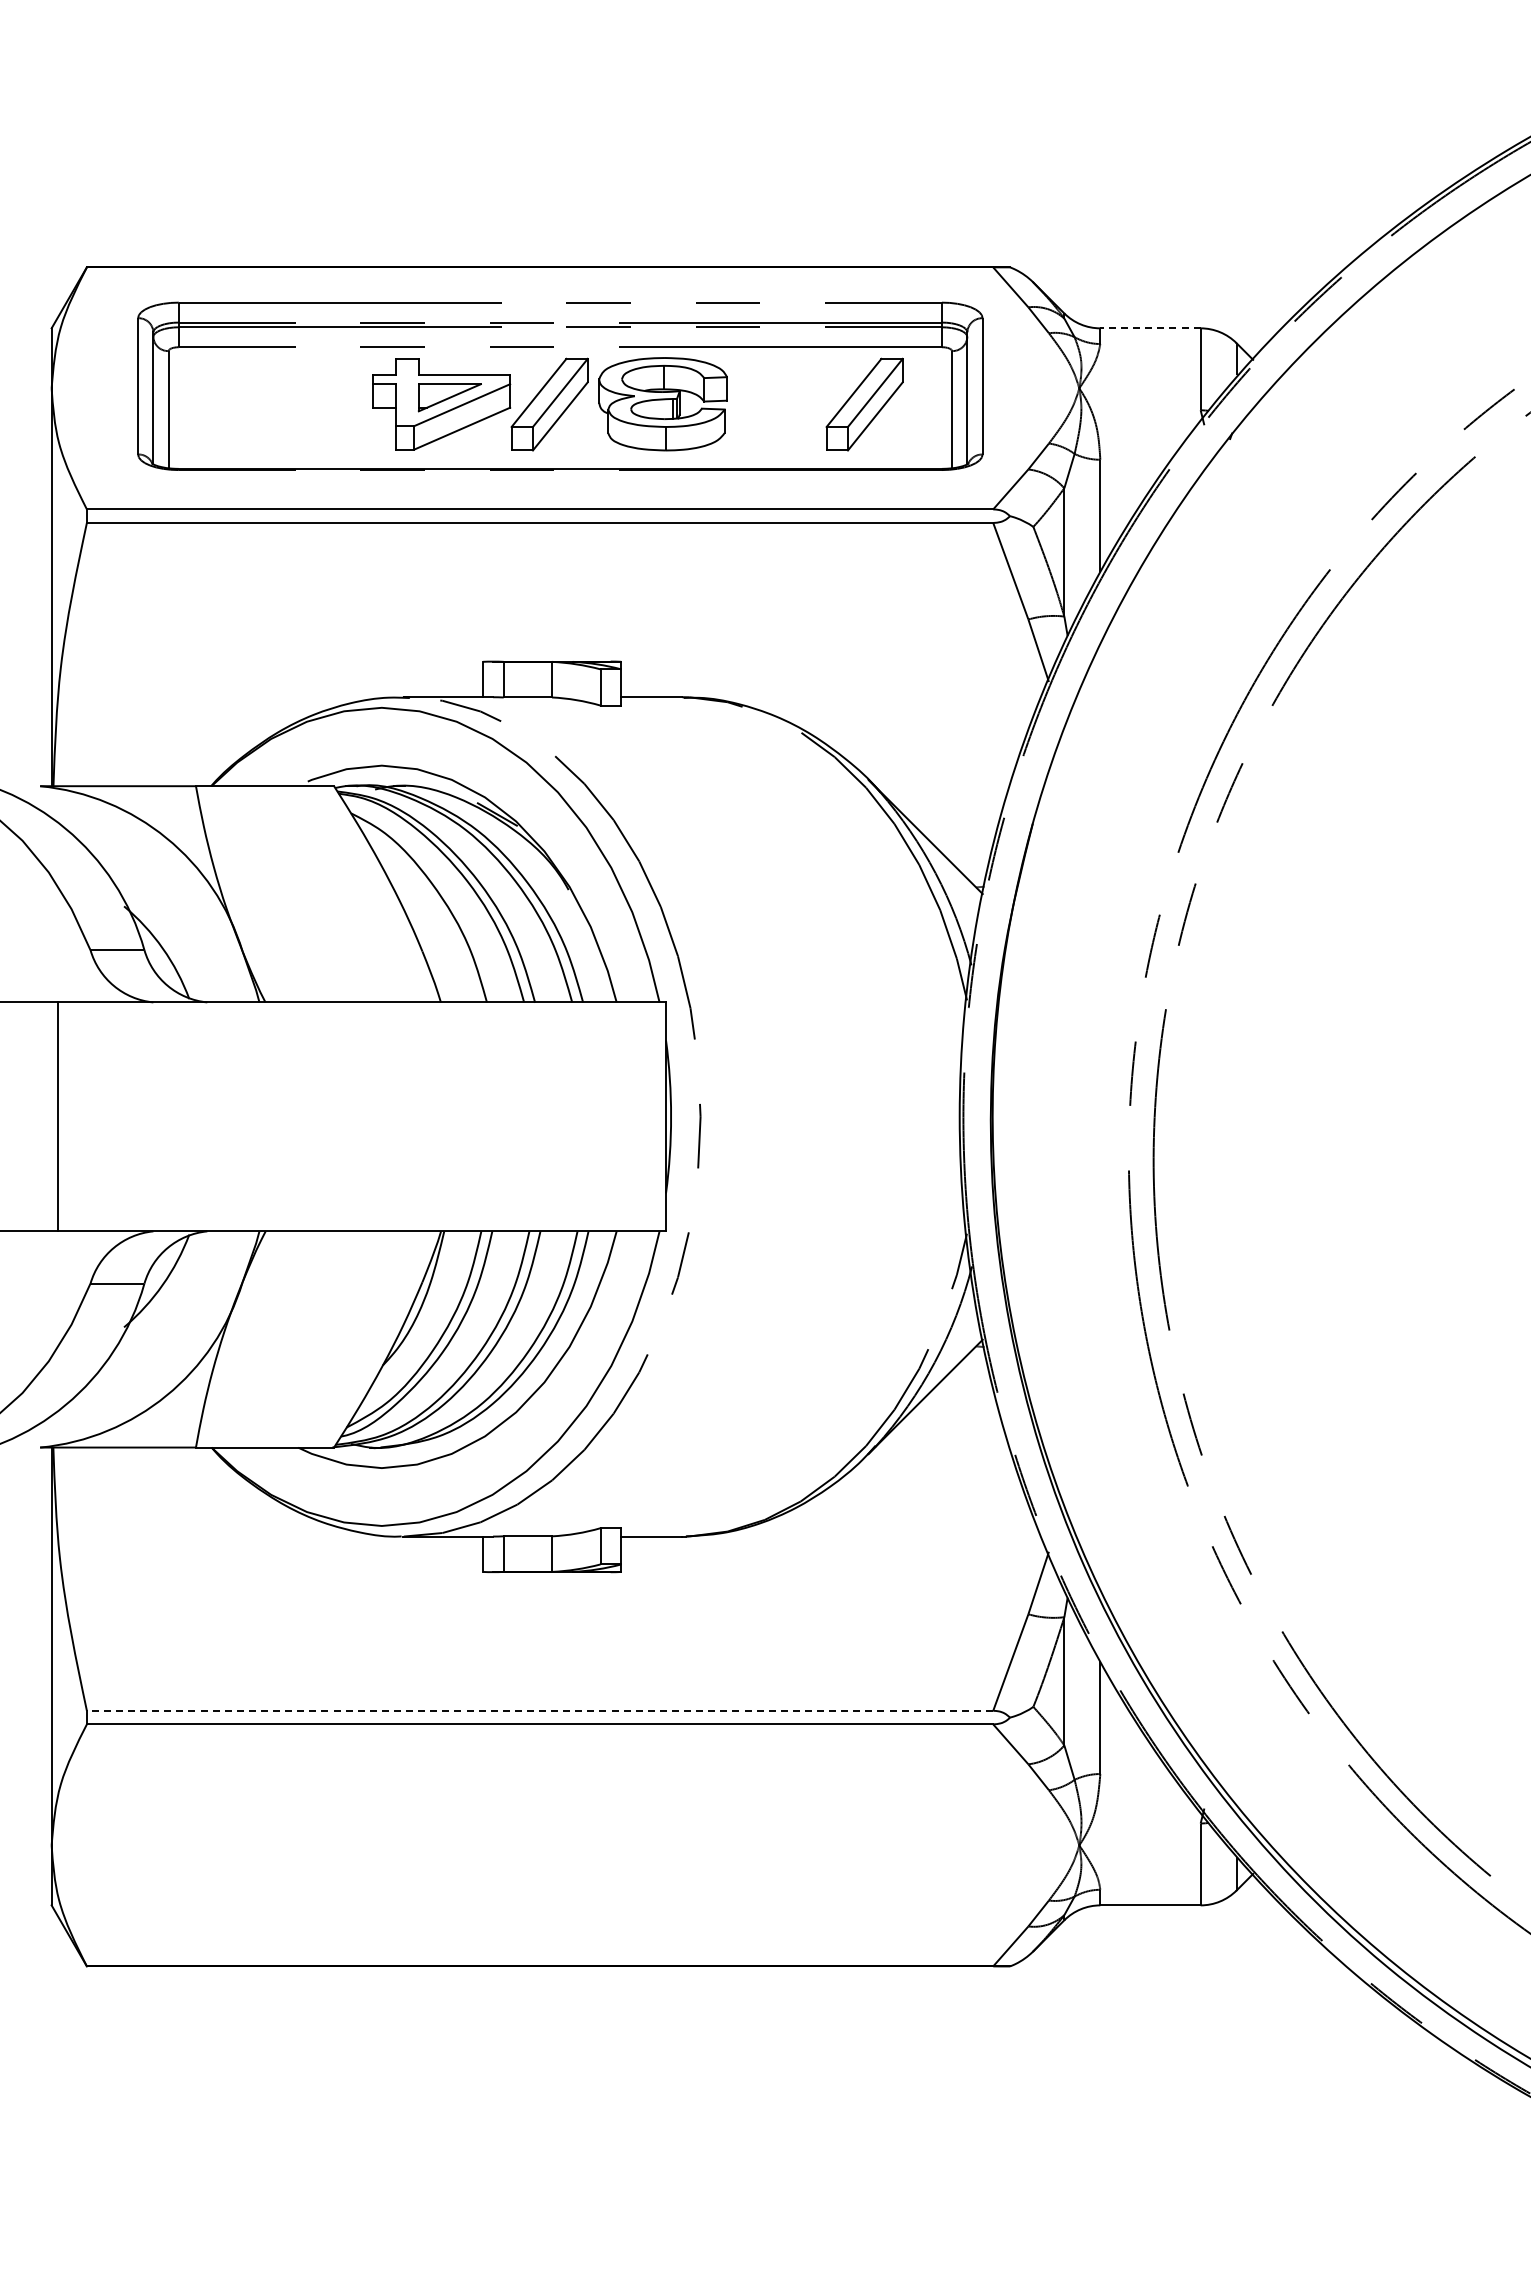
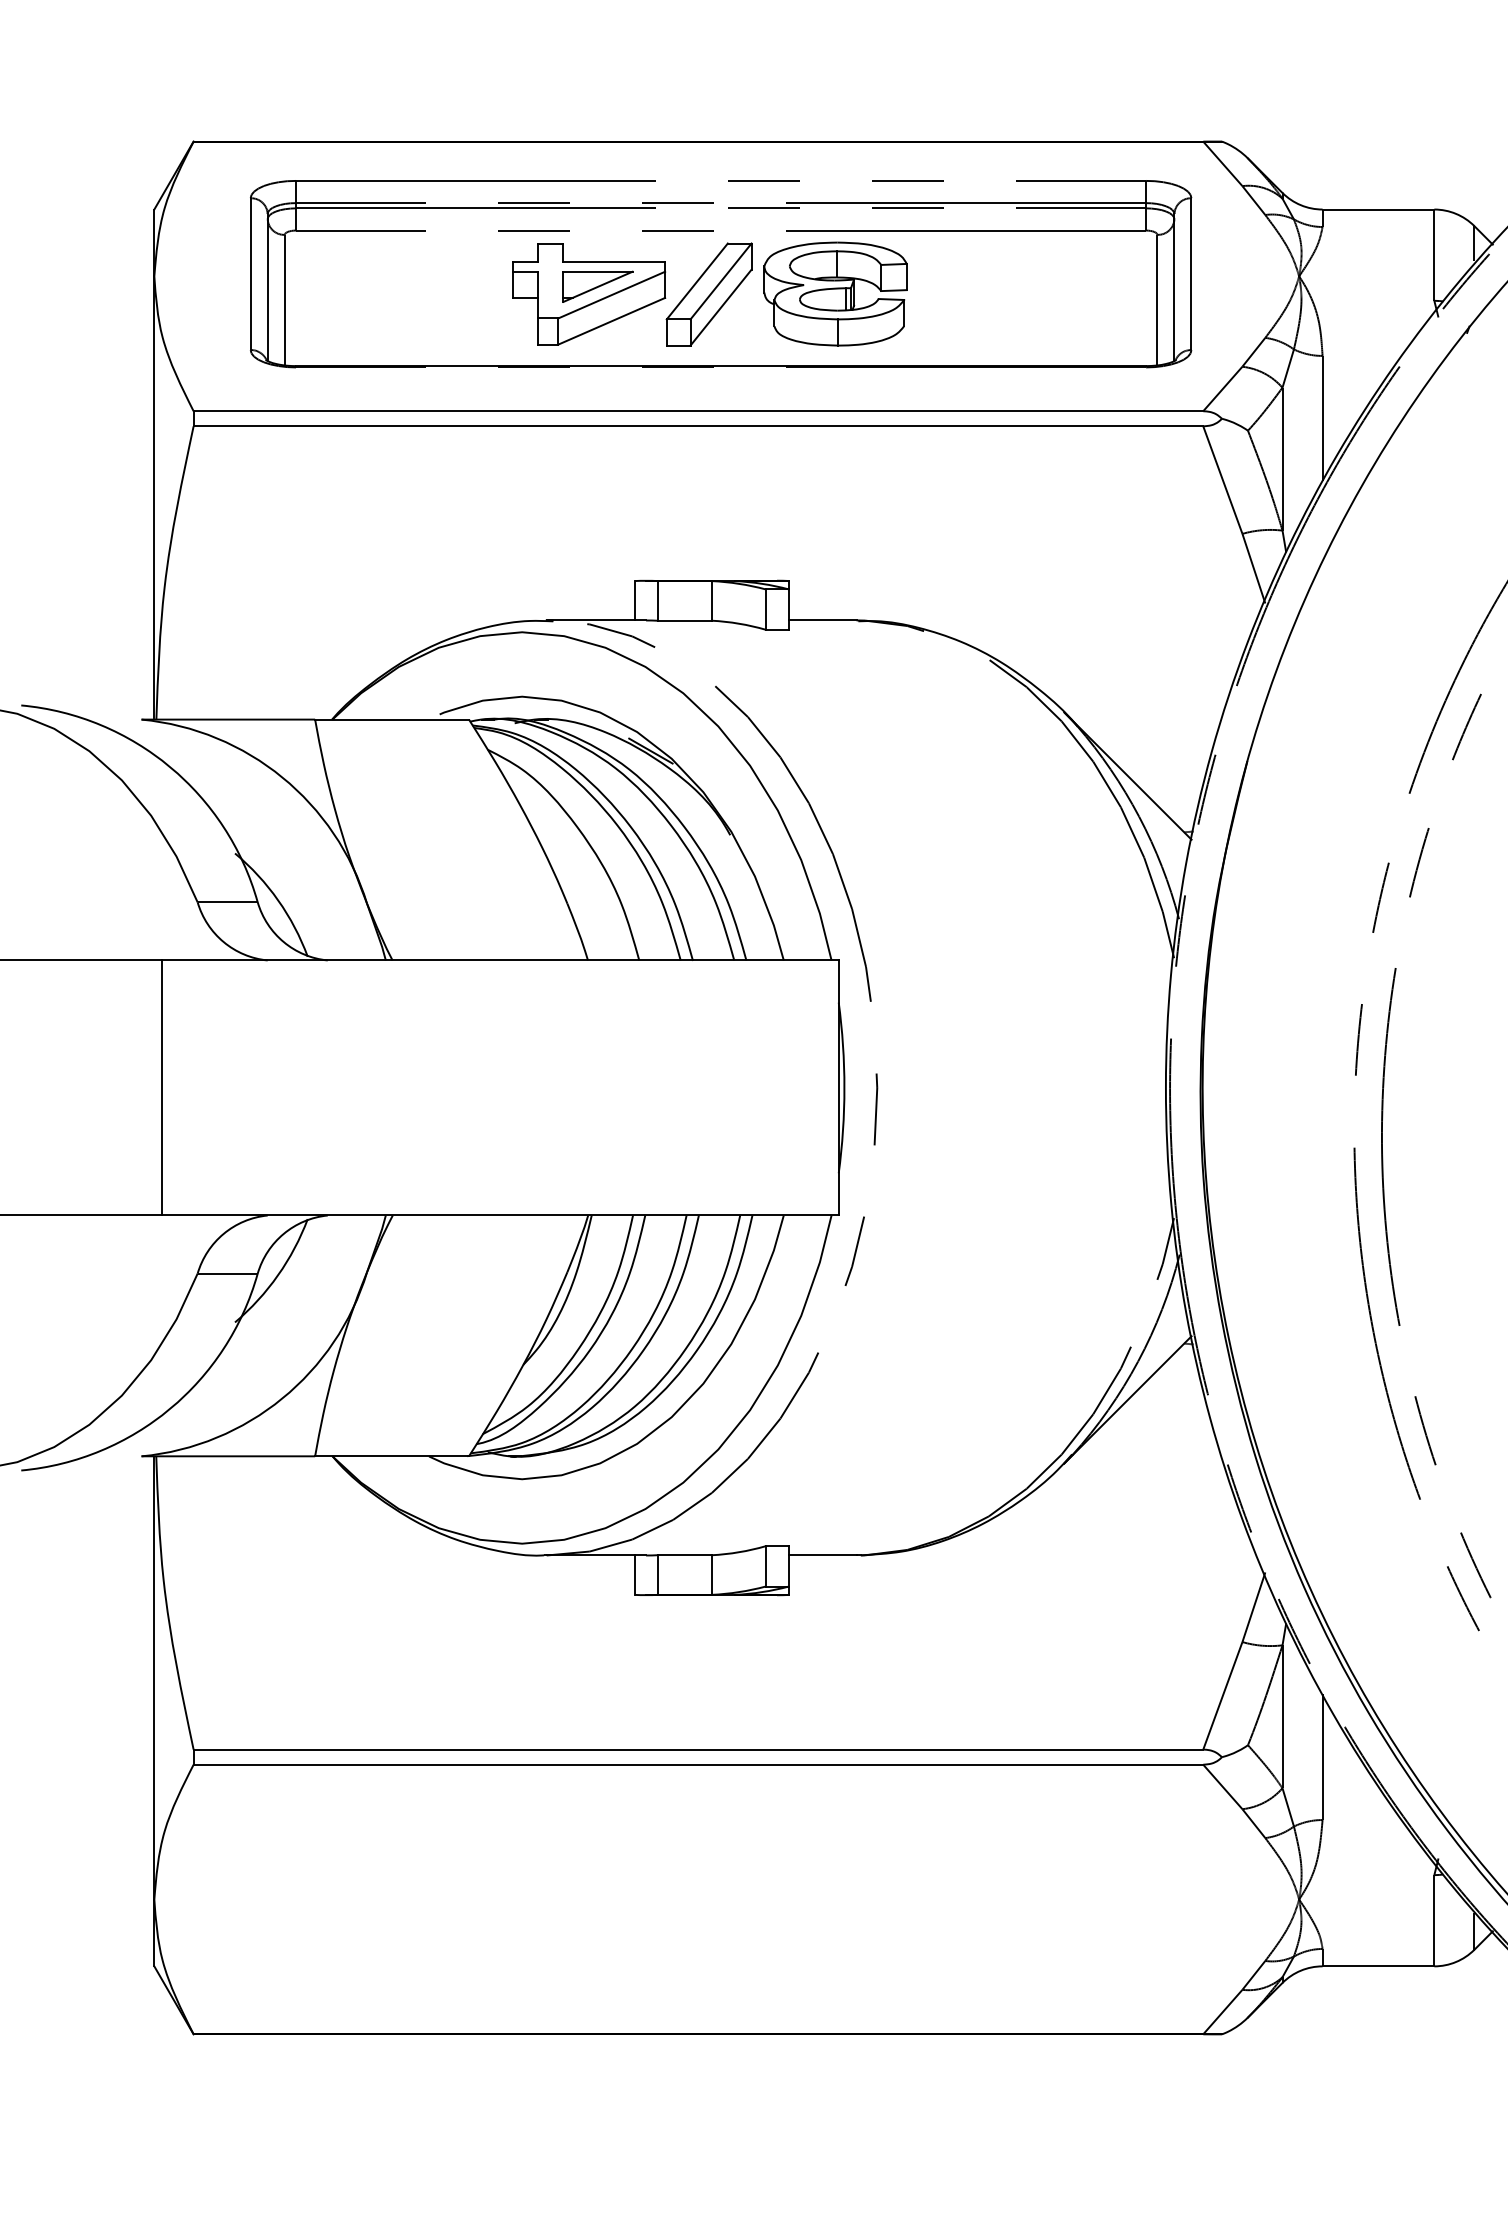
line: (1150, 328) -> (1378, 209), dashed -> solid
part: (864, 404) -> (1059, 294), removed
line: (539, 1710) -> (697, 1749), dashed -> solid

